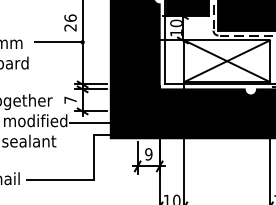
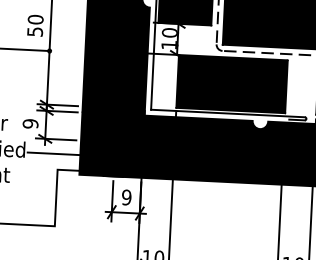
text: (70, 22) -> (35, 25), 26 -> 50
fill: (226, 61) -> (231, 84), added
text: (70, 99) -> (30, 122), 7 -> 9

